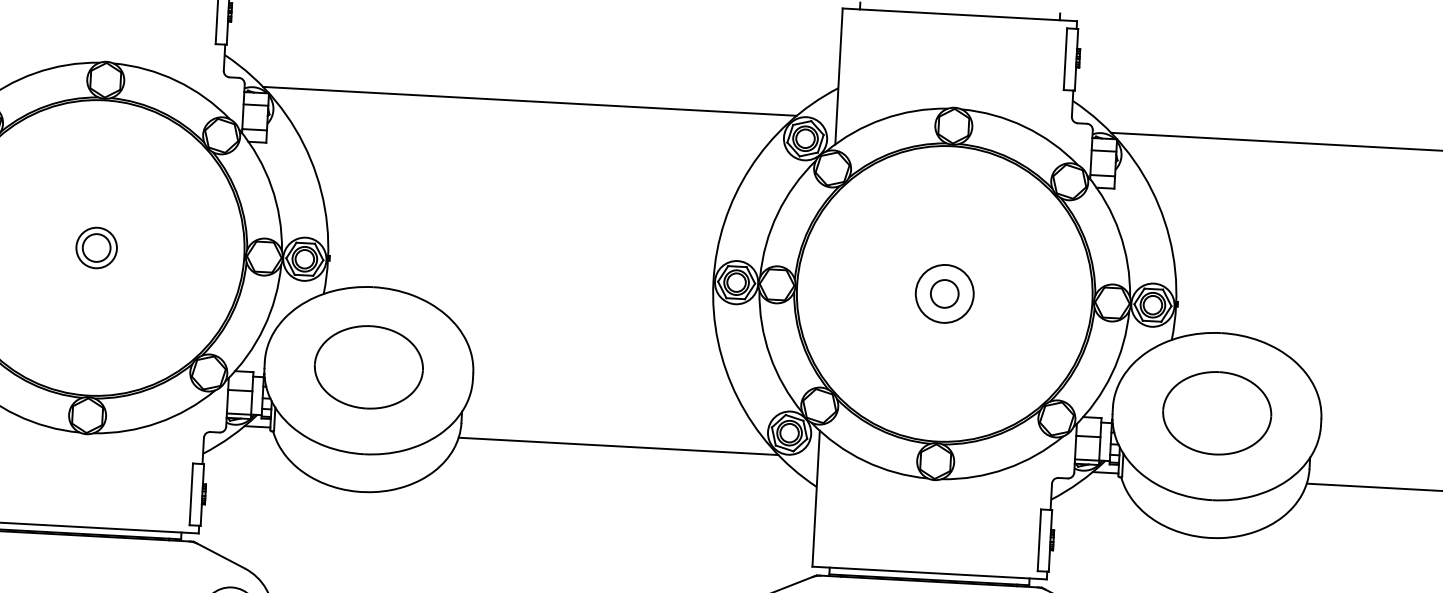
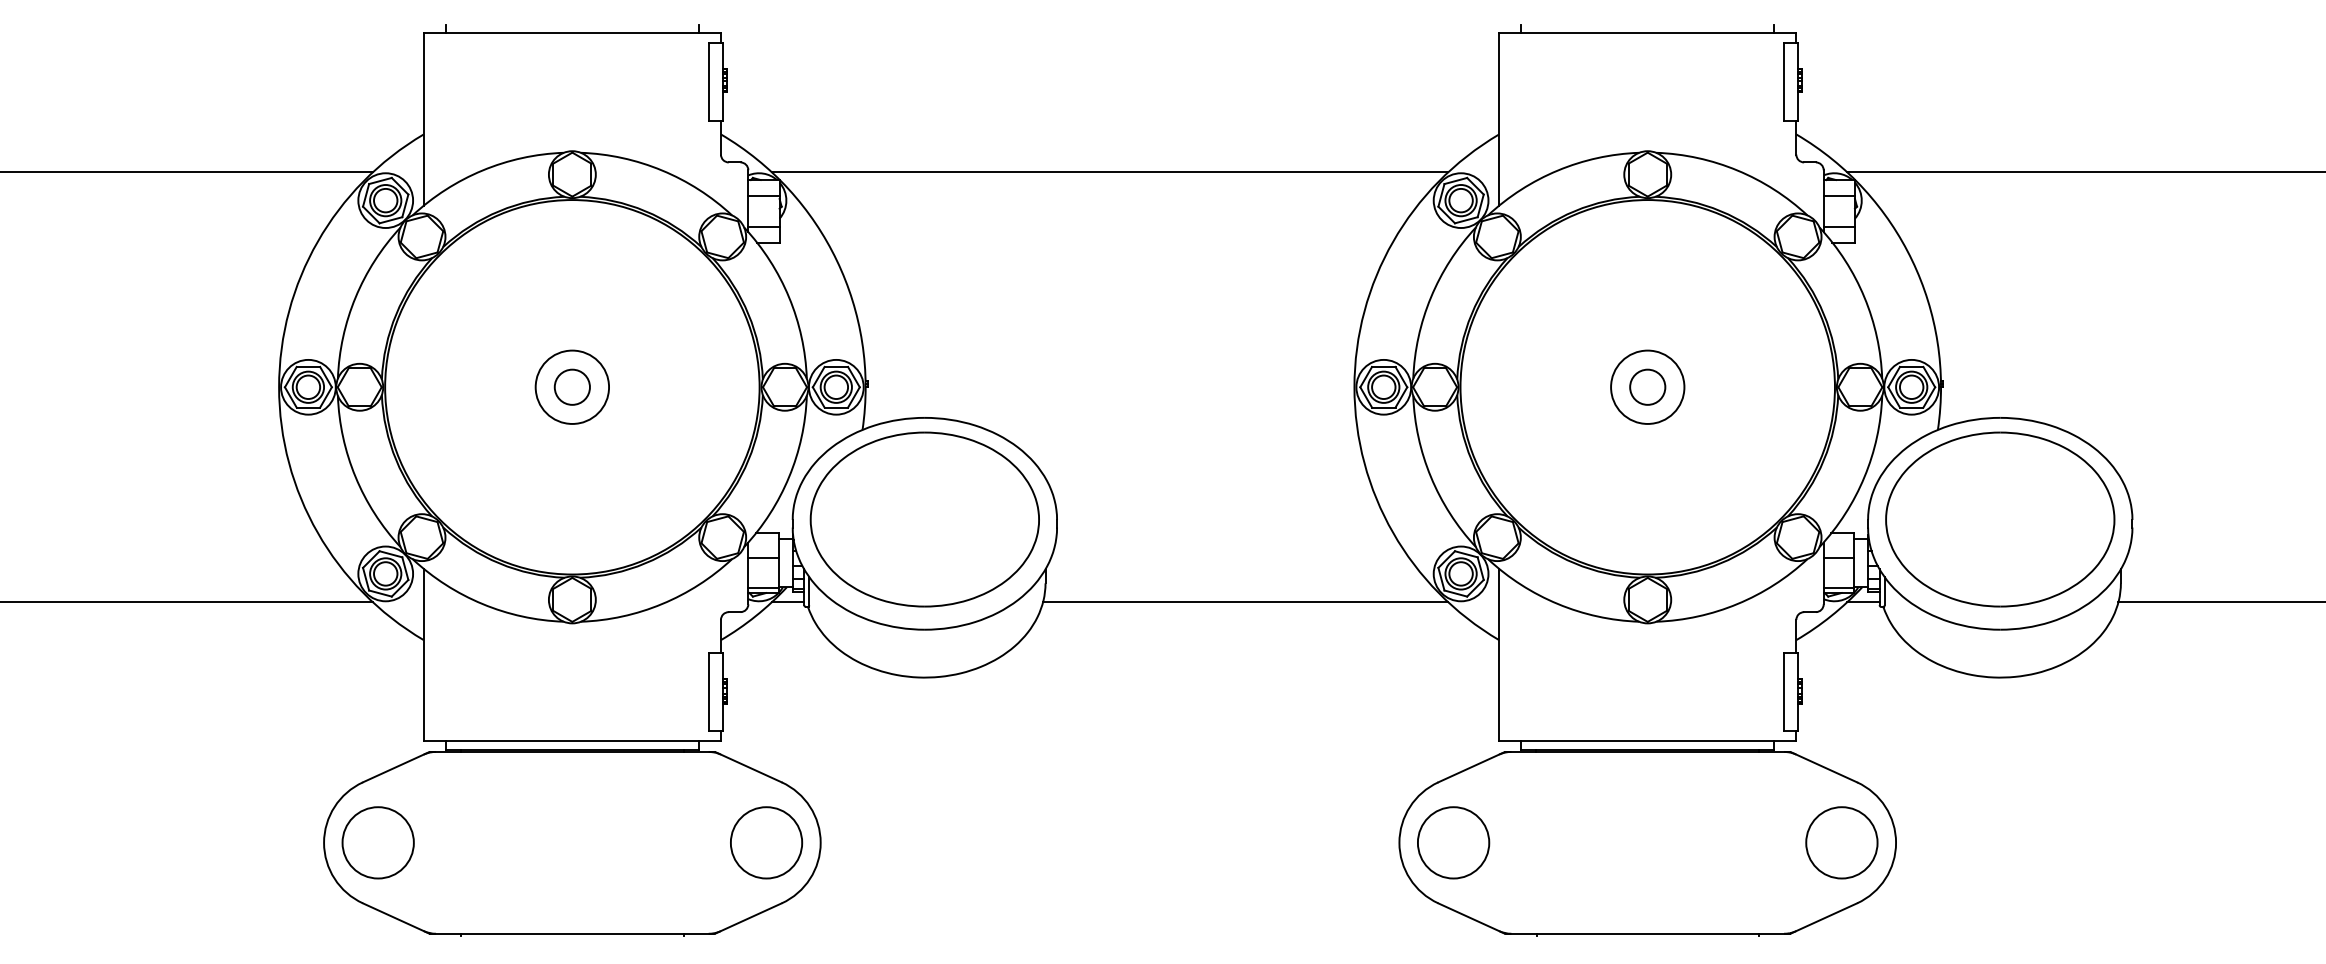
circle: (96, 247) -> (572, 386), size x1.43
part: (368, 367) -> (924, 519), size x1.67
part: (1217, 413) -> (2000, 519), size x1.67

